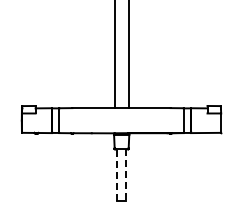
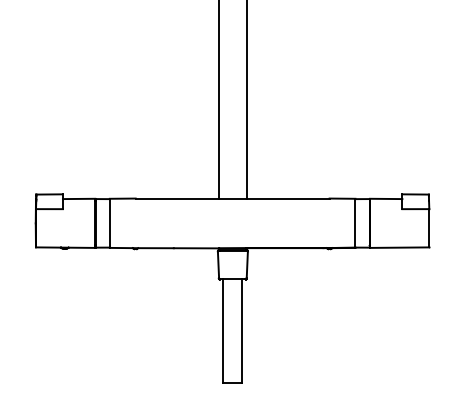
line: (116, 174) -> (222, 329), dashed -> solid
line: (126, 175) -> (242, 331), dashed -> solid

